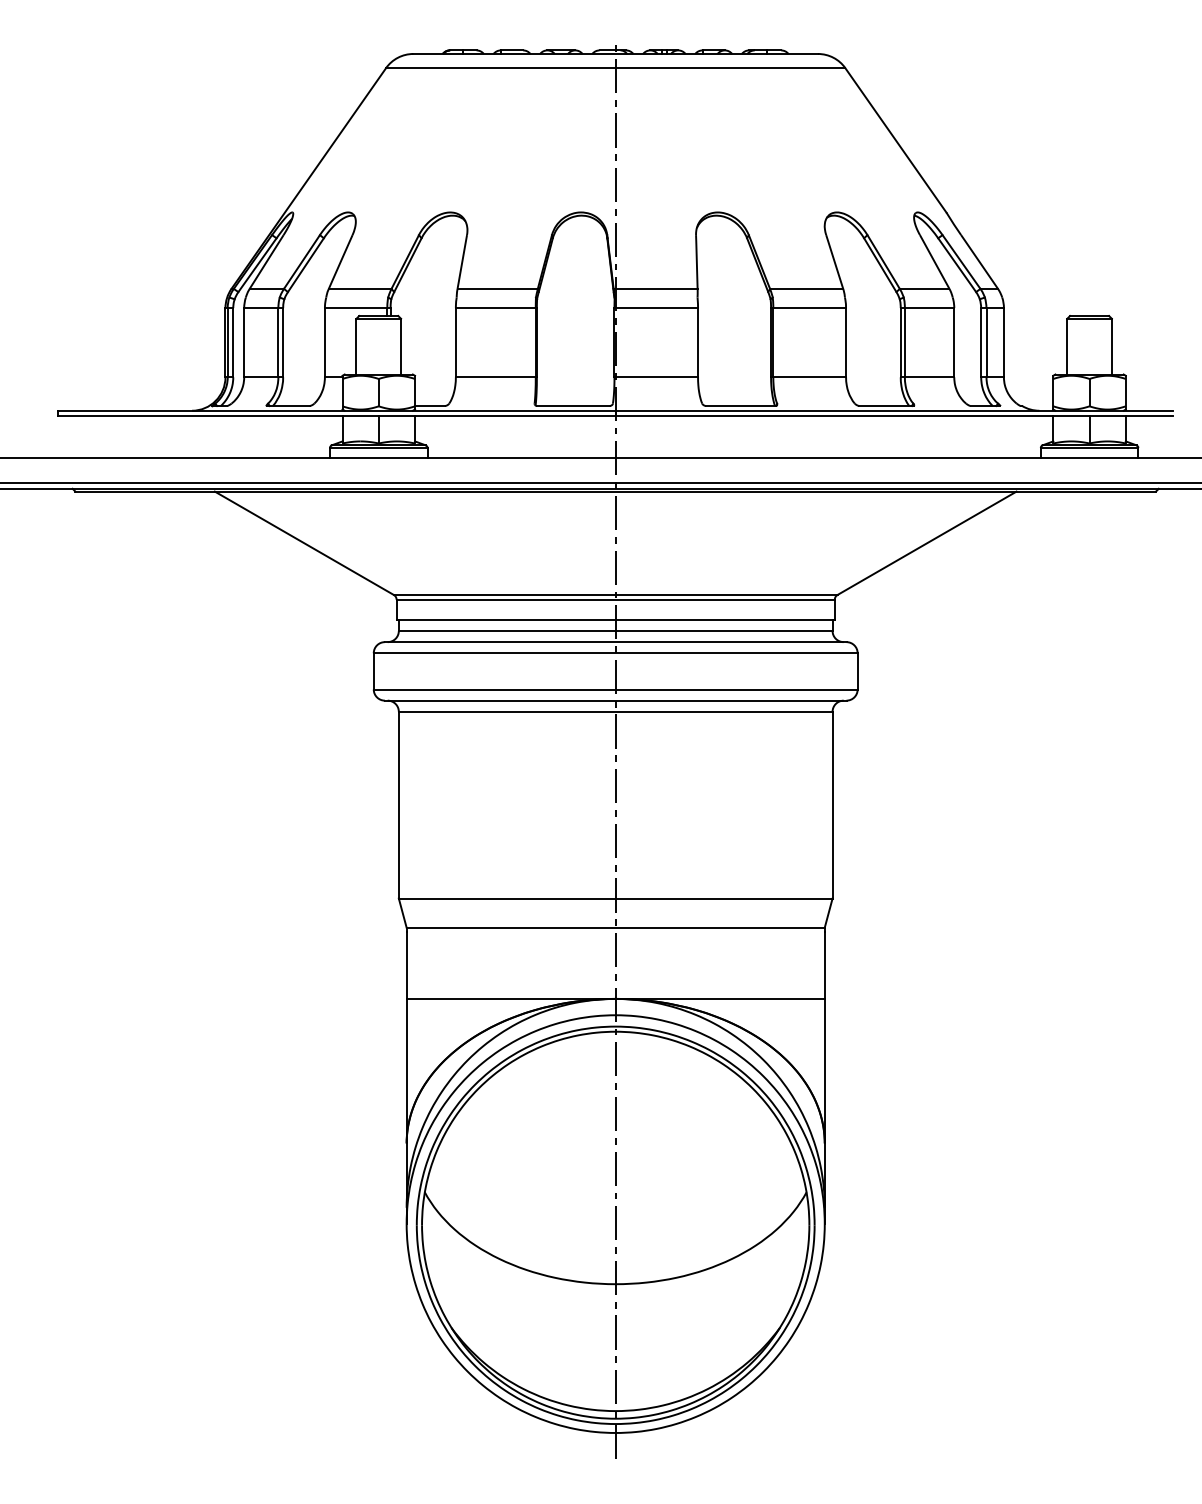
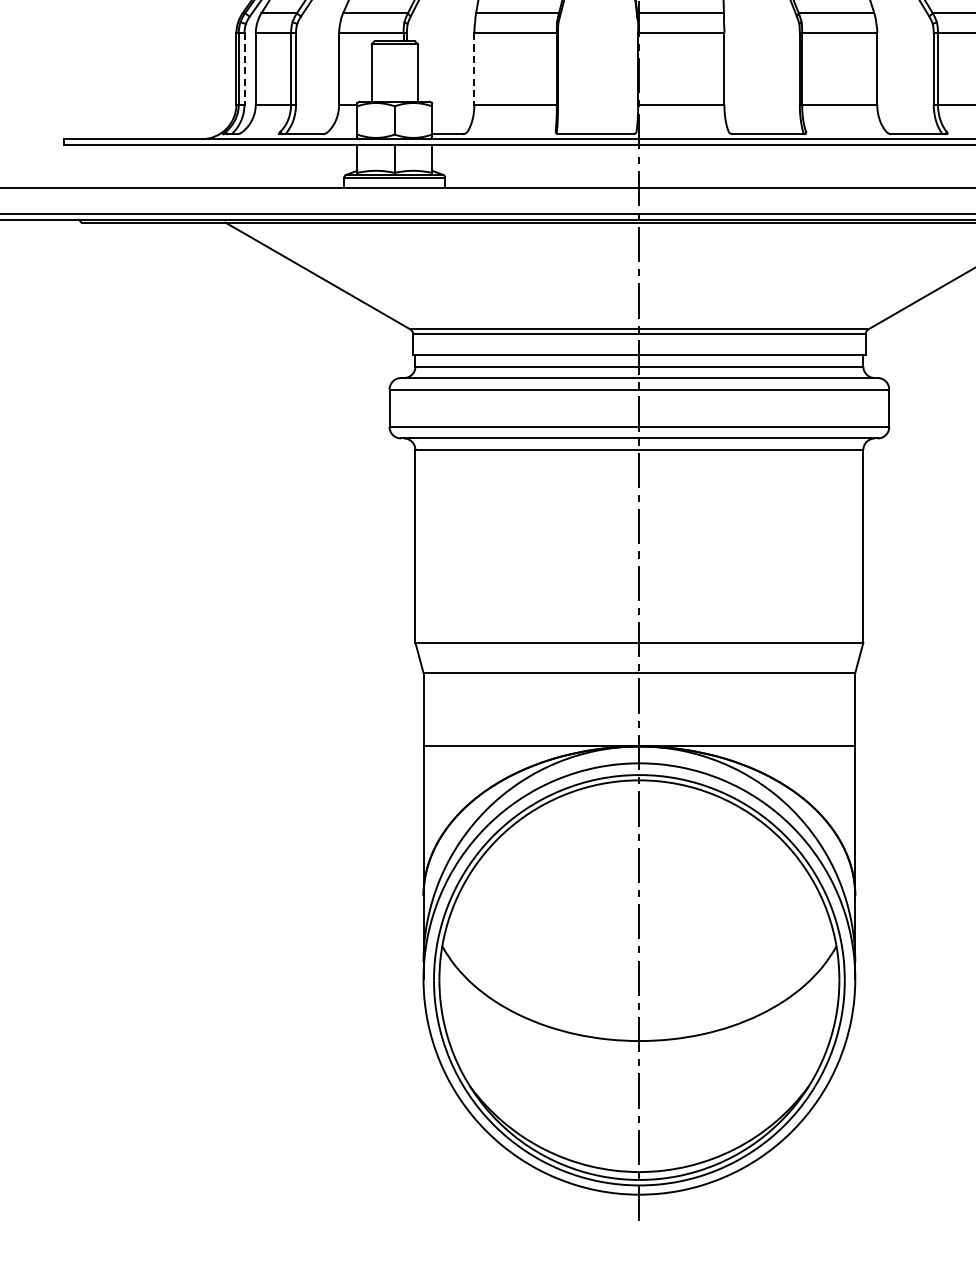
line: (233, 342) -> (244, 68), solid -> dashed
line: (455, 342) -> (473, 68), solid -> dashed

